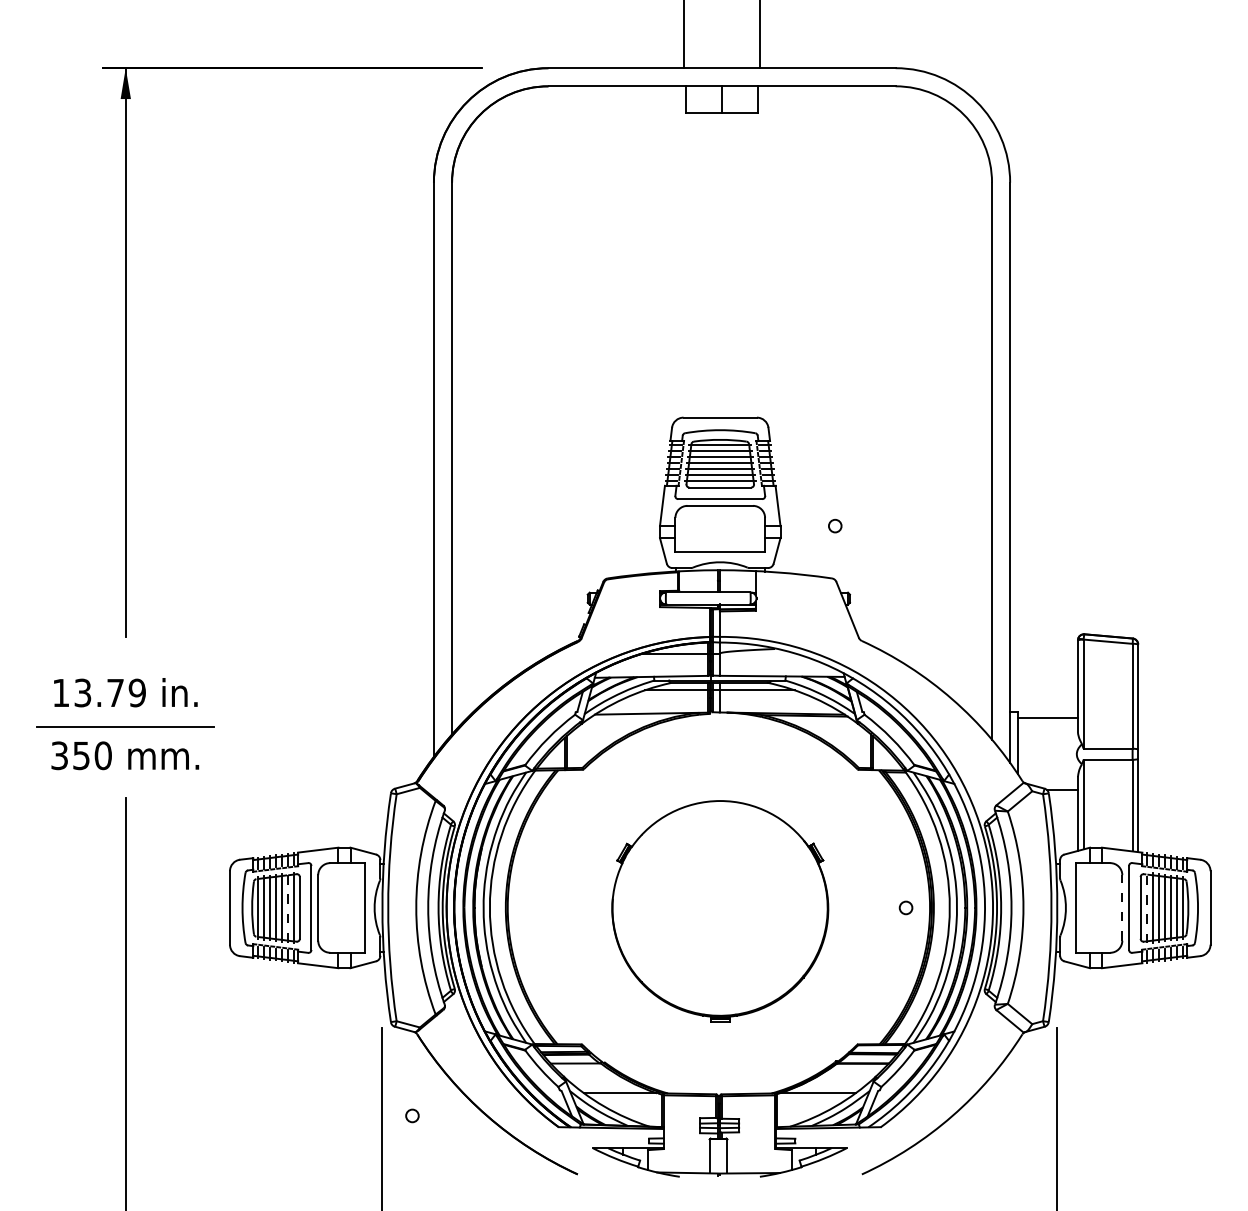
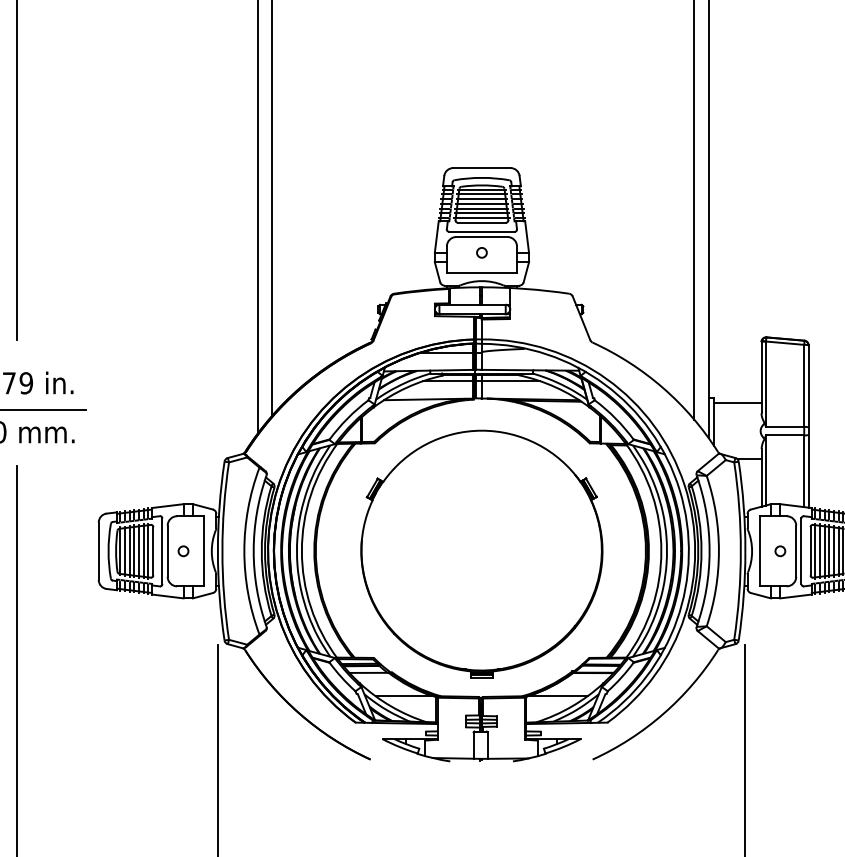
circle: (835, 525) -> (482, 252), moved
line: (287, 907) -> (143, 550), dashed -> solid
circle: (905, 907) -> (779, 550), moved
line: (1122, 907) -> (796, 550), dashed -> solid
line: (1146, 907) -> (815, 550), dashed -> solid
part: (720, 911) -> (482, 554), size x1.43
circle: (412, 1115) -> (183, 550), moved

